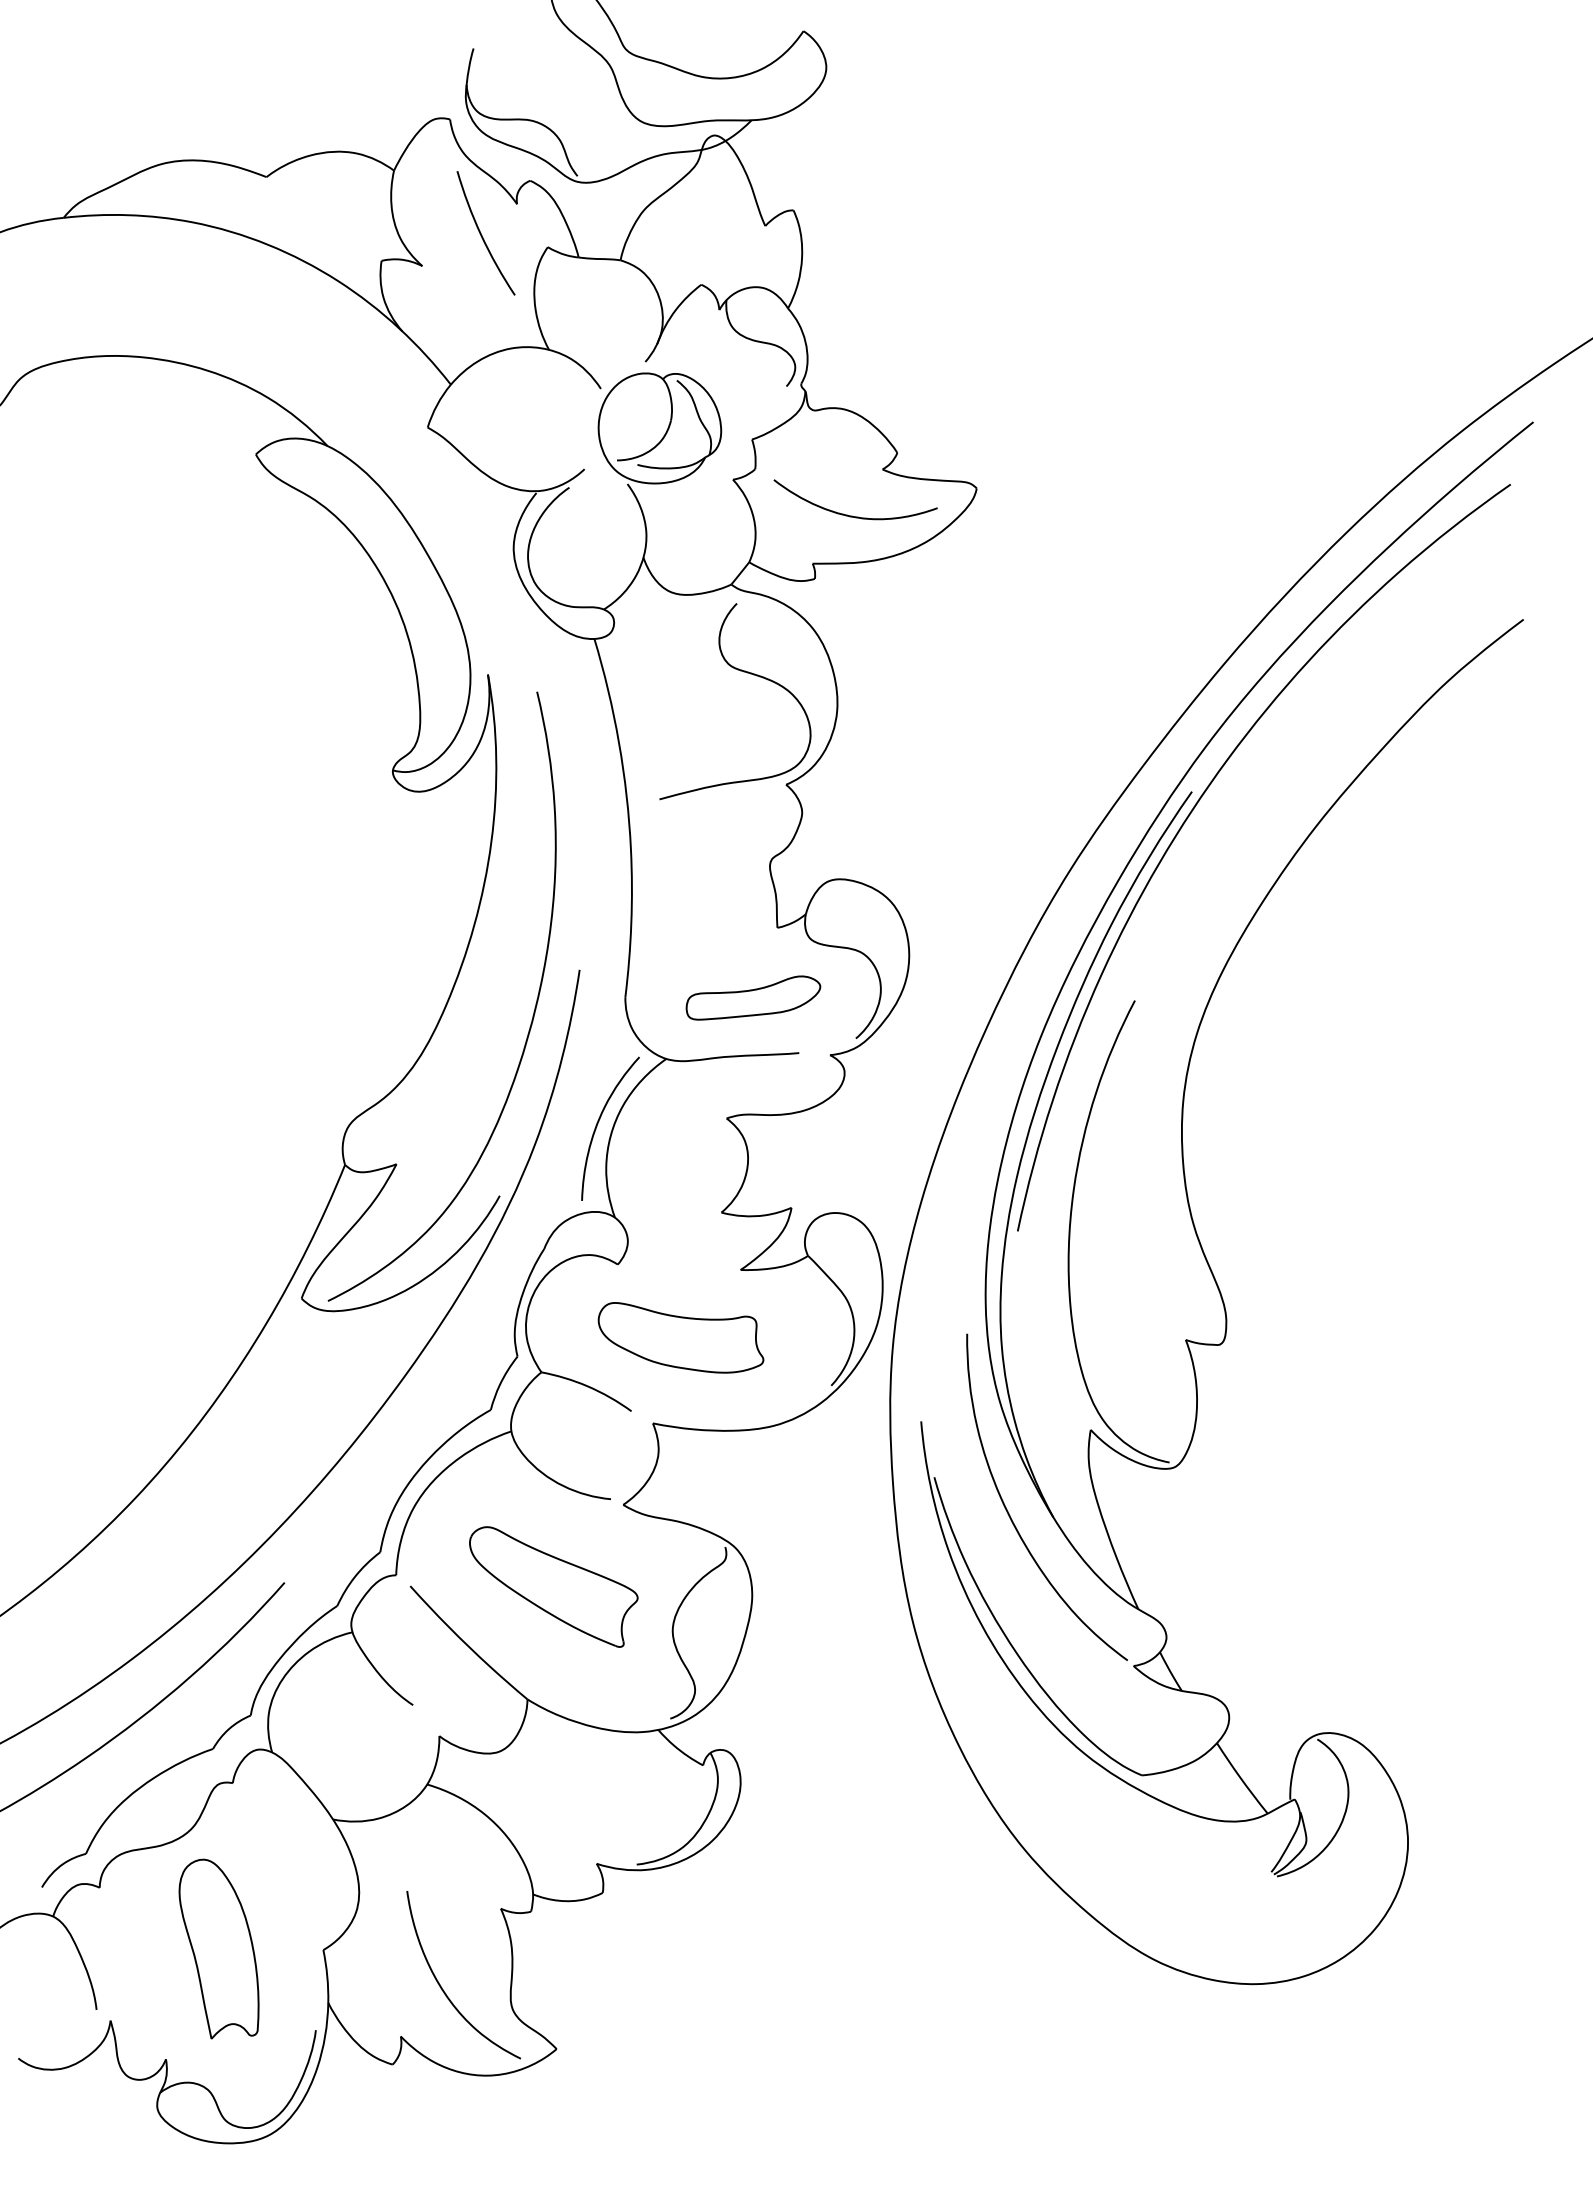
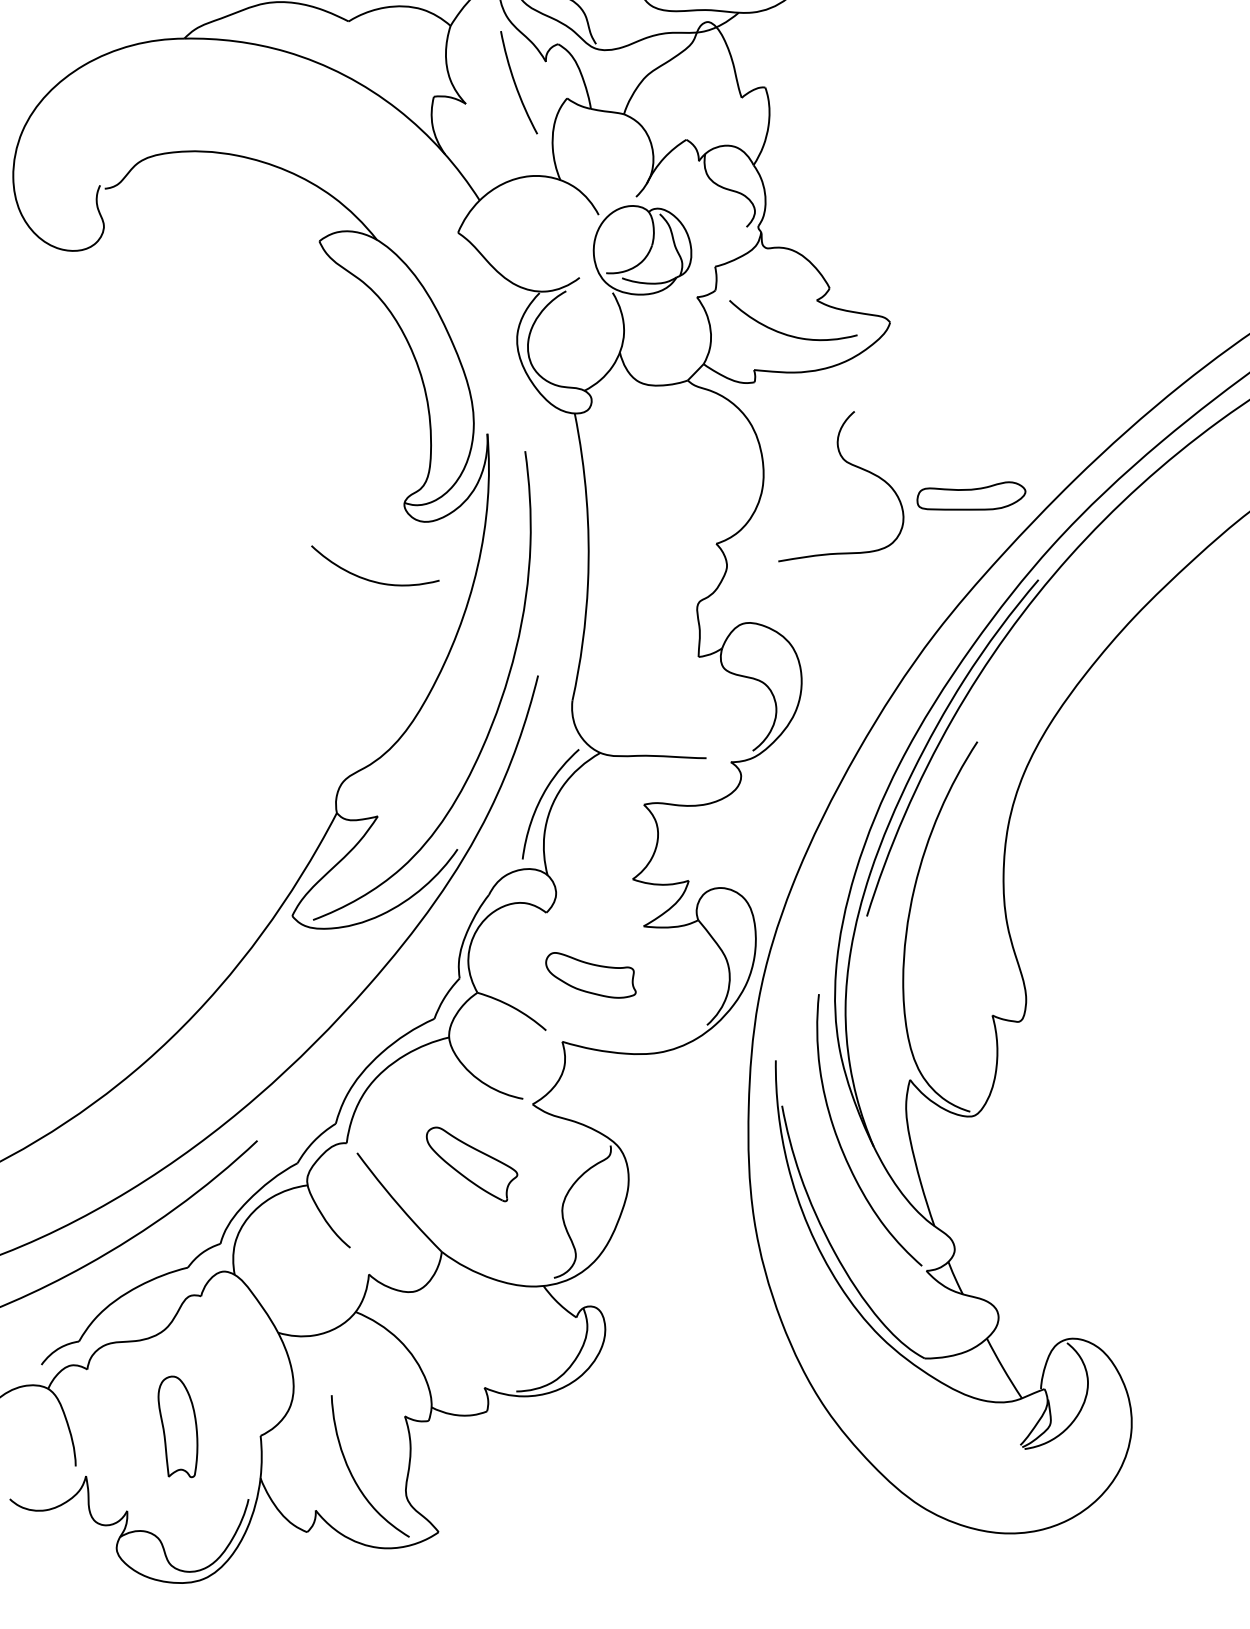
curve: (743, 672) -> (854, 466), moved
curve: (360, 870) -> (371, 580), added
part: (753, 997) -> (971, 495), moved
part: (680, 1337) -> (590, 975), size x0.7
part: (553, 1586) -> (470, 1164), size x0.7
part: (218, 1948) -> (177, 1426), size x0.7

